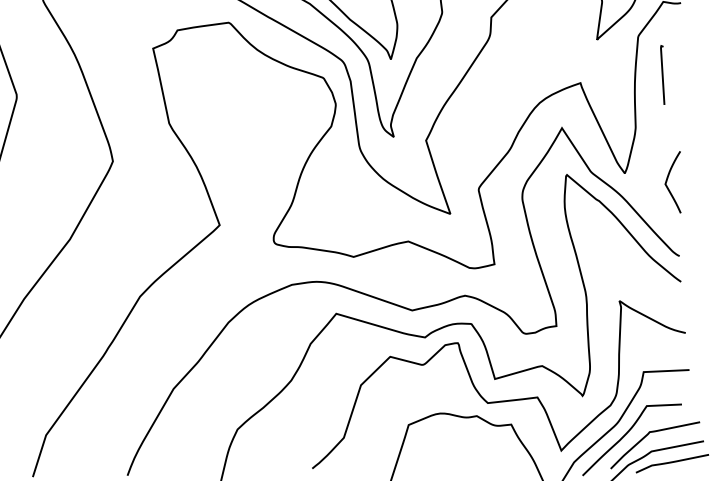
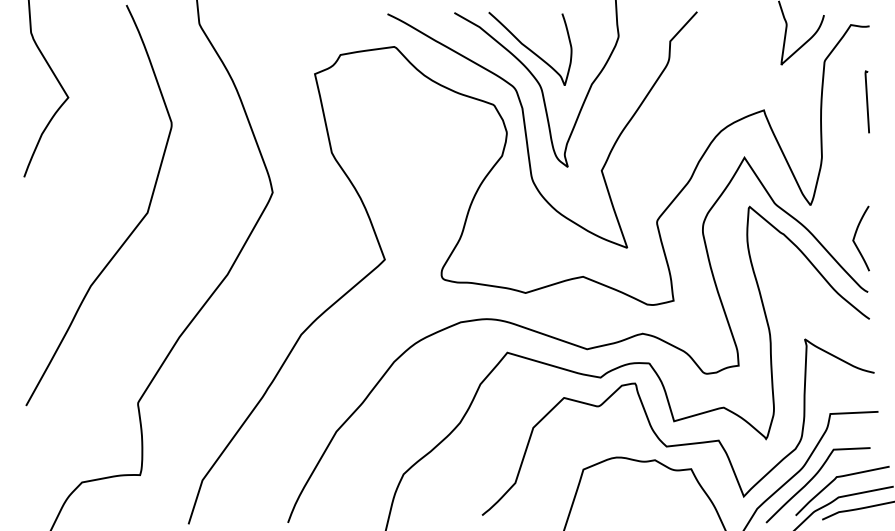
curve: (661, 74) -> (866, 101), moved
curve: (667, 181) -> (855, 237), moved

